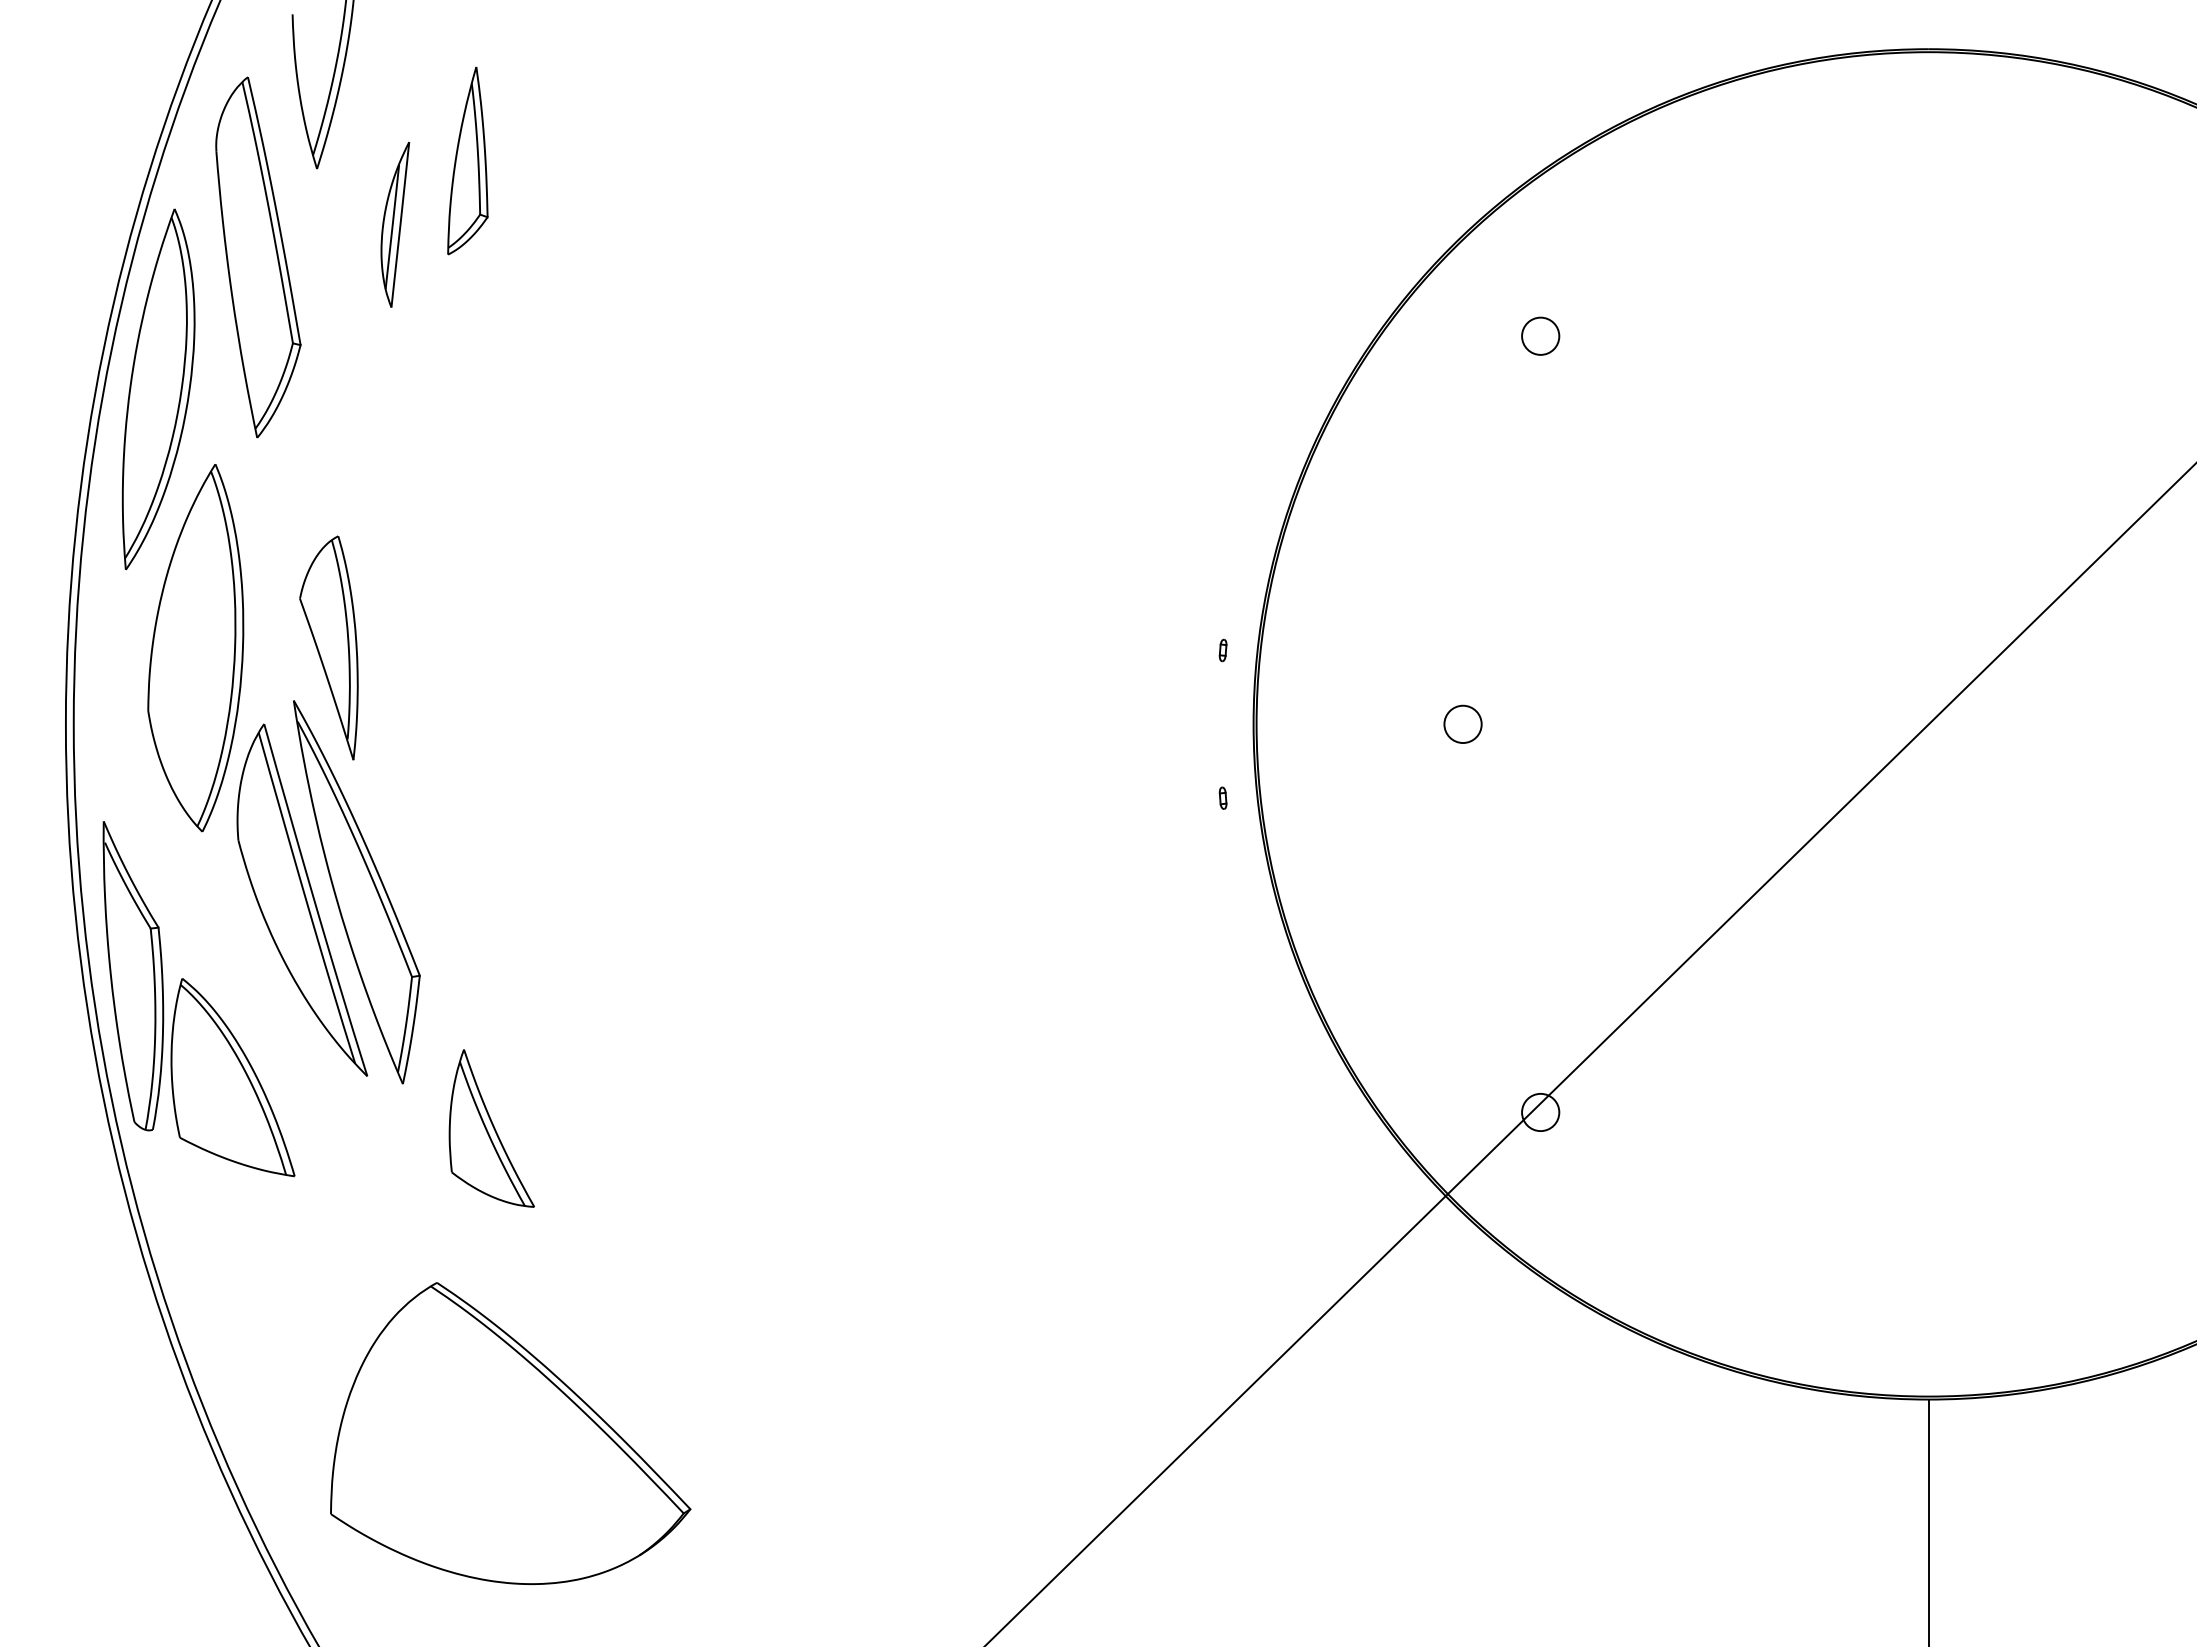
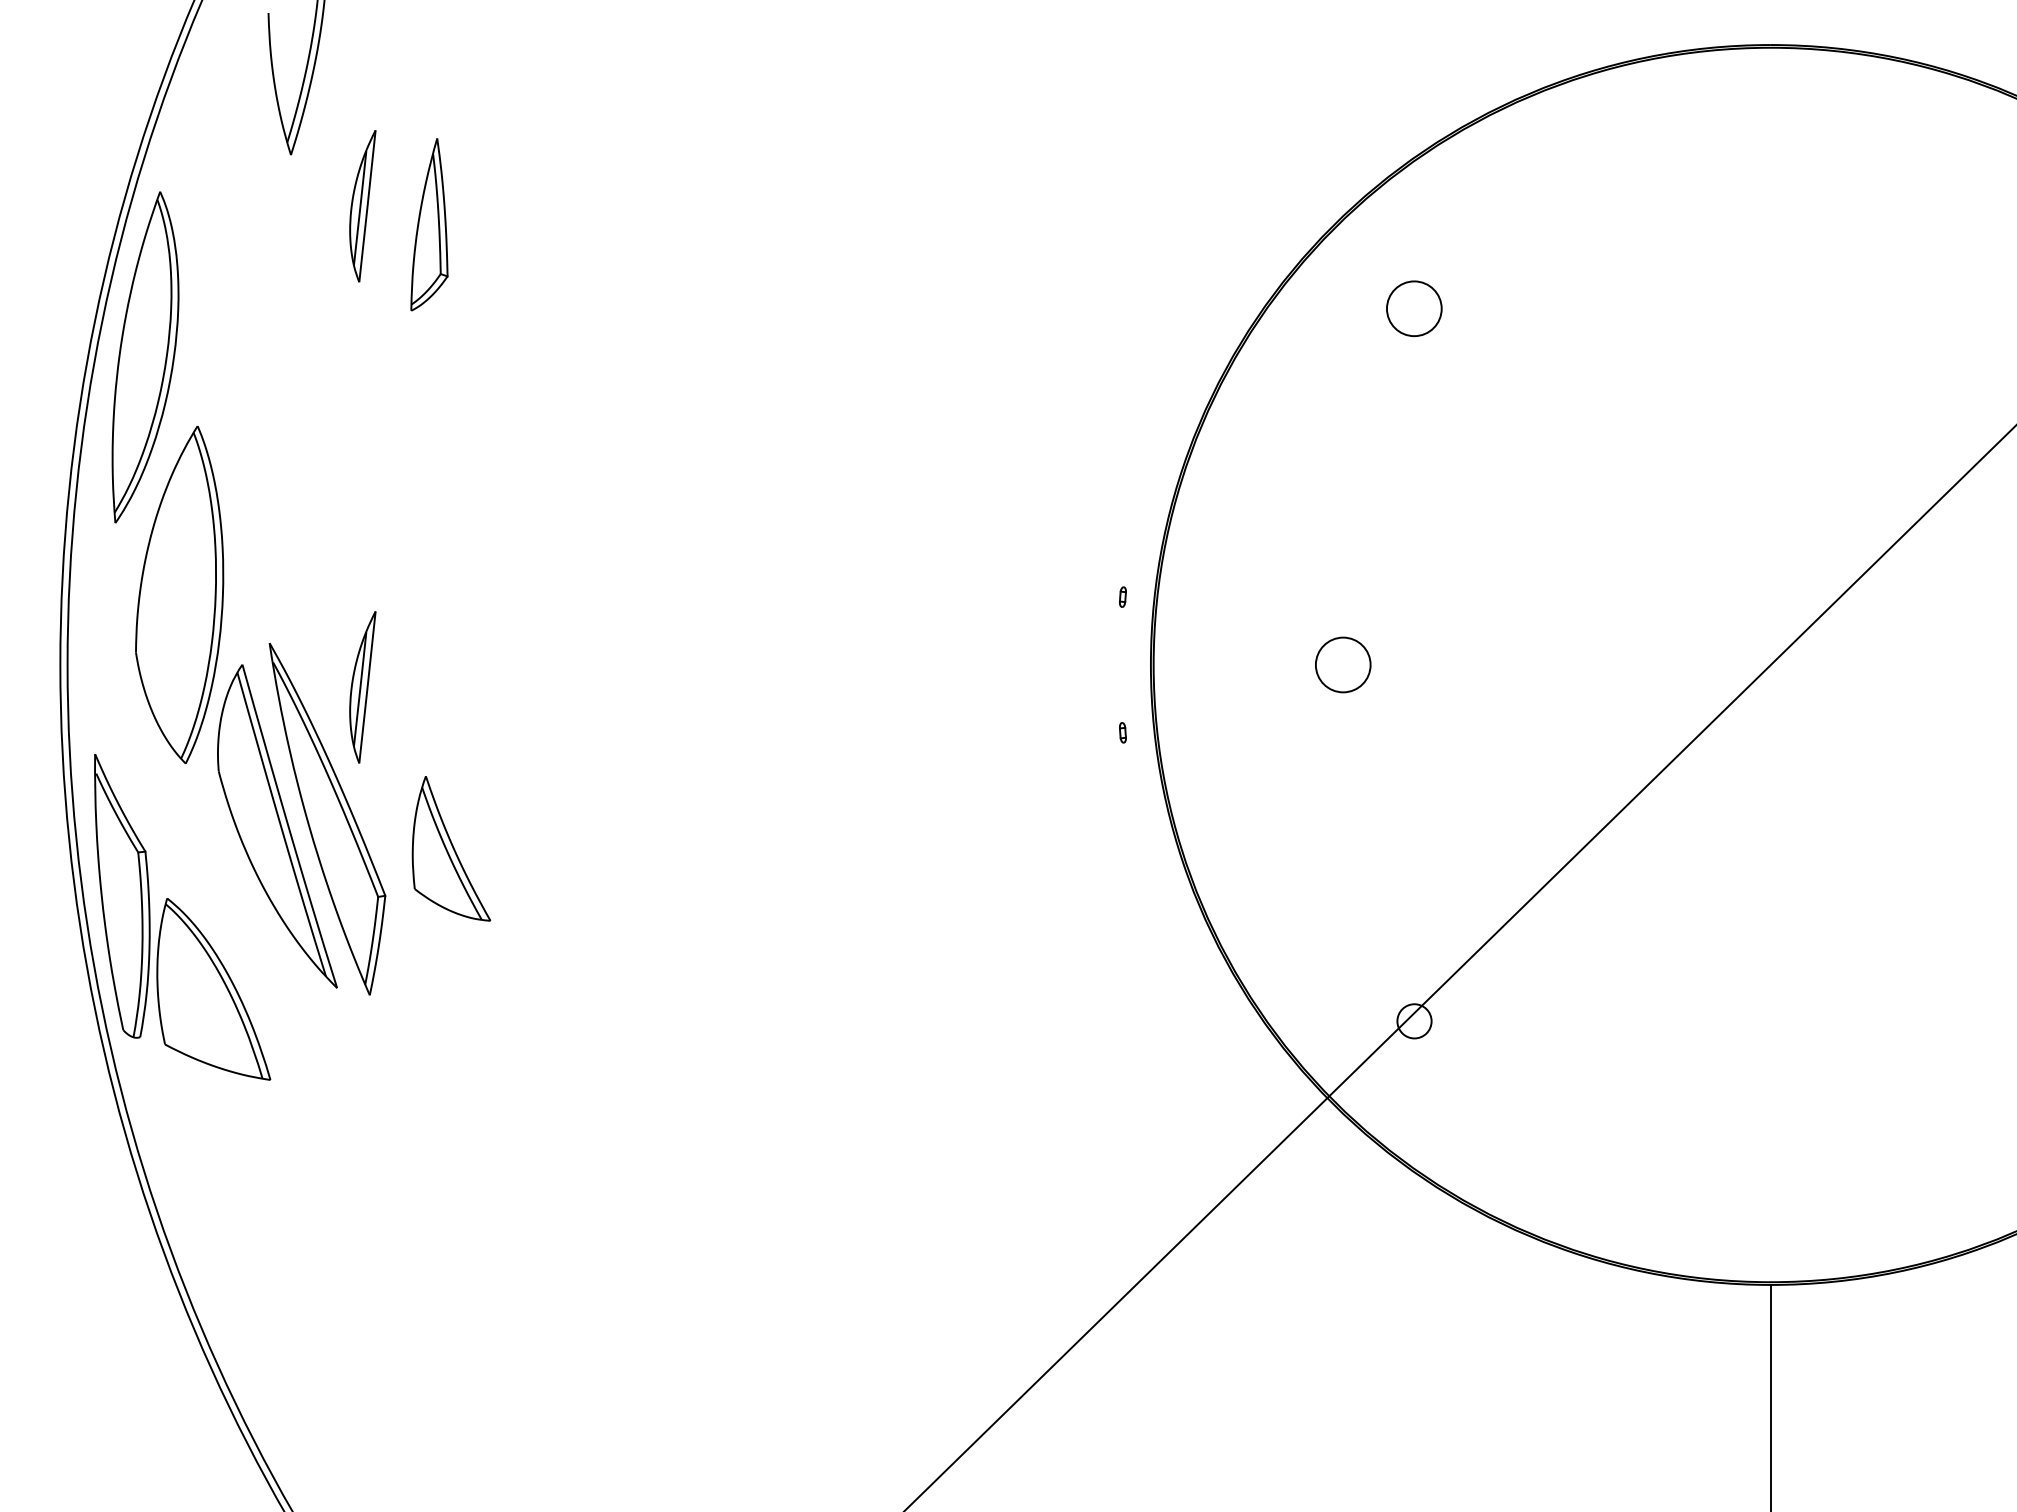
part: (467, 160) -> (429, 224), moved
part: (258, 257) -> (237, 236), removed
circle: (1540, 335) -> (1414, 307), size x1.6
part: (328, 647) -> (301, 594), removed
circle: (1462, 724) -> (1342, 665), size x1.6
part: (395, 748) -> (363, 687), added
part: (491, 1128) -> (451, 848), moved
part: (510, 1433) -> (468, 1316), removed

